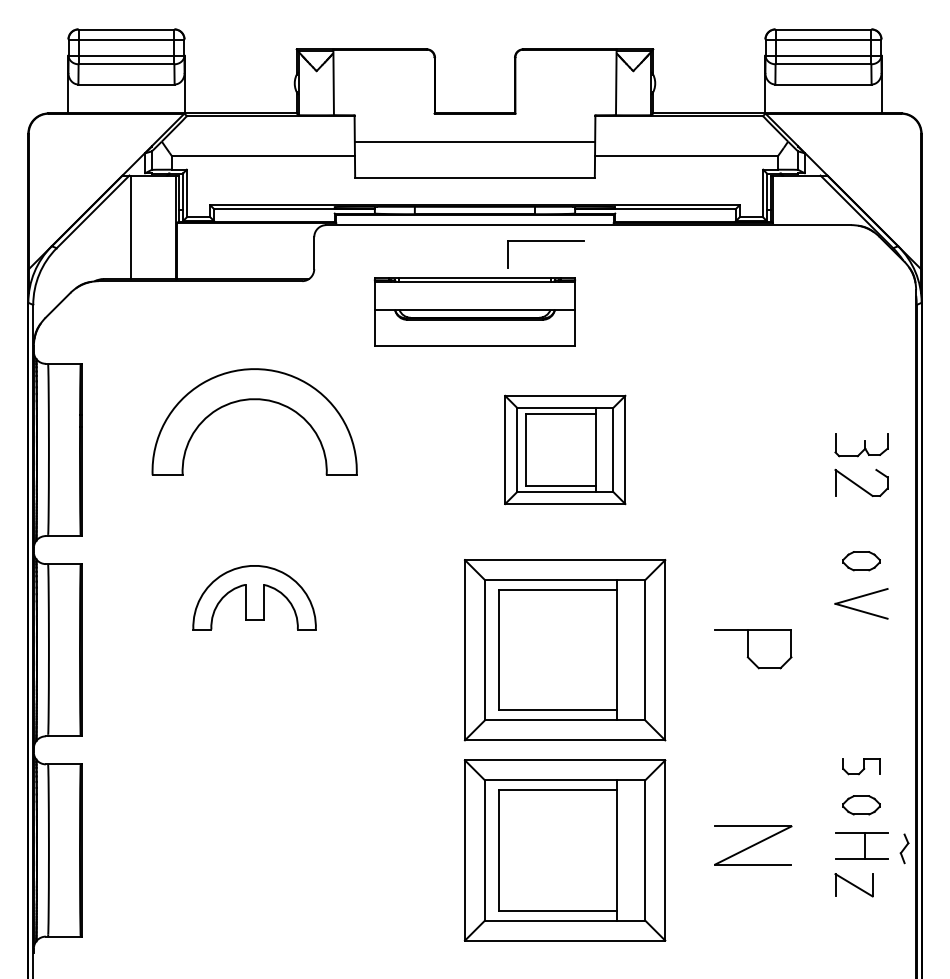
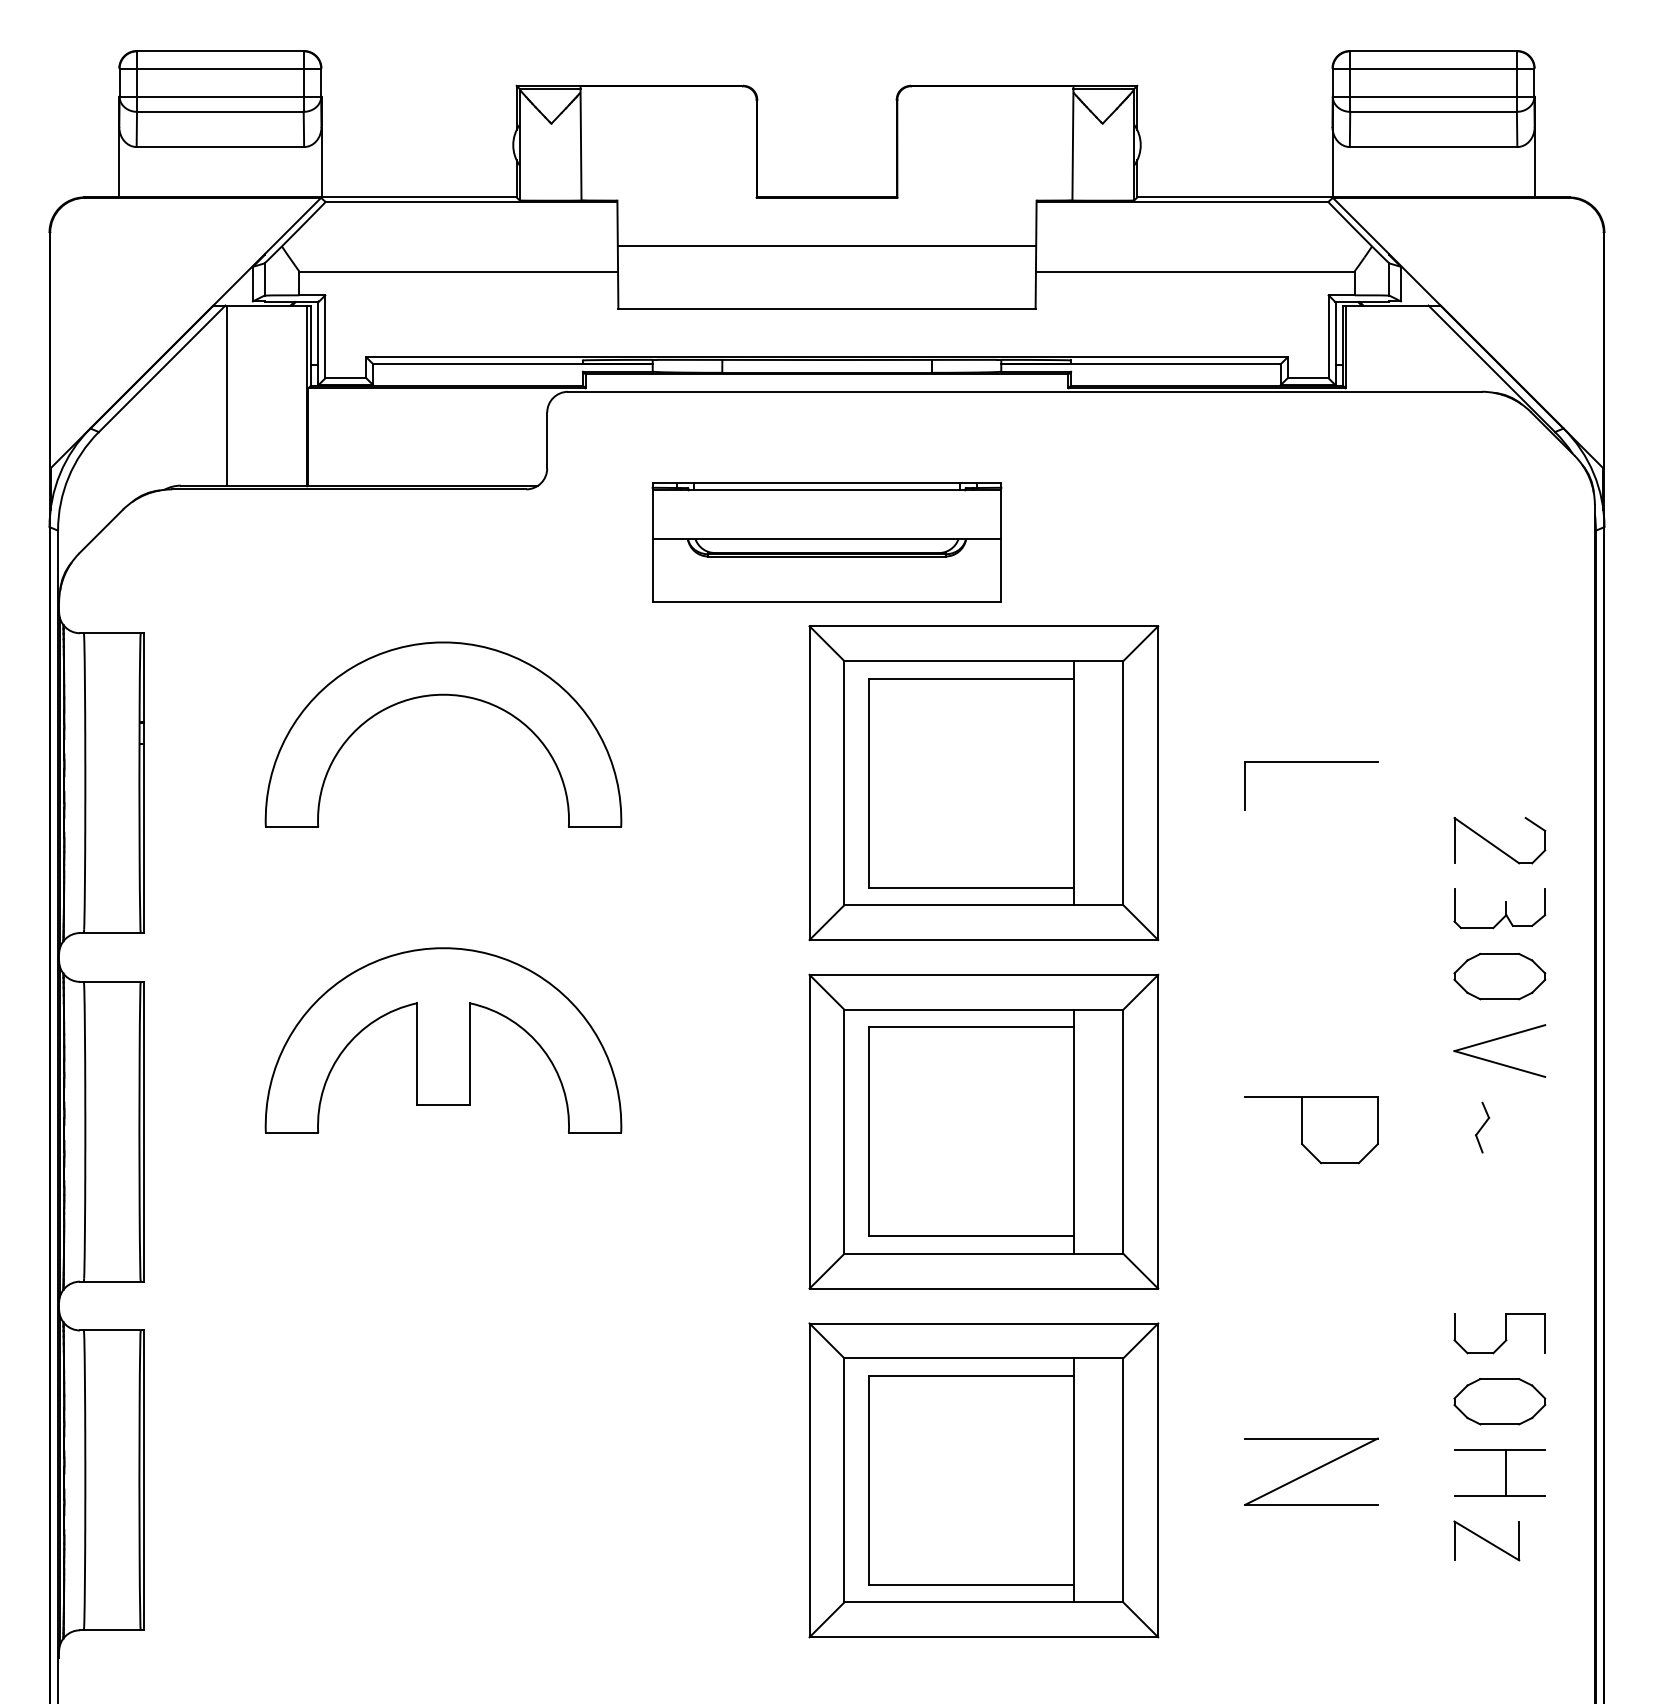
part: (545, 241) -> (1310, 763), moved
part: (861, 445) -> (1499, 909), moved
part: (565, 449) -> (984, 782), size x1.67
part: (861, 561) -> (1499, 977), size x1.43
part: (254, 597) -> (443, 1039), size x1.67
part: (861, 766) -> (1499, 1334), size x1.43
part: (861, 805) -> (1499, 1402), size x1.43
part: (904, 848) -> (1482, 1127), moved

